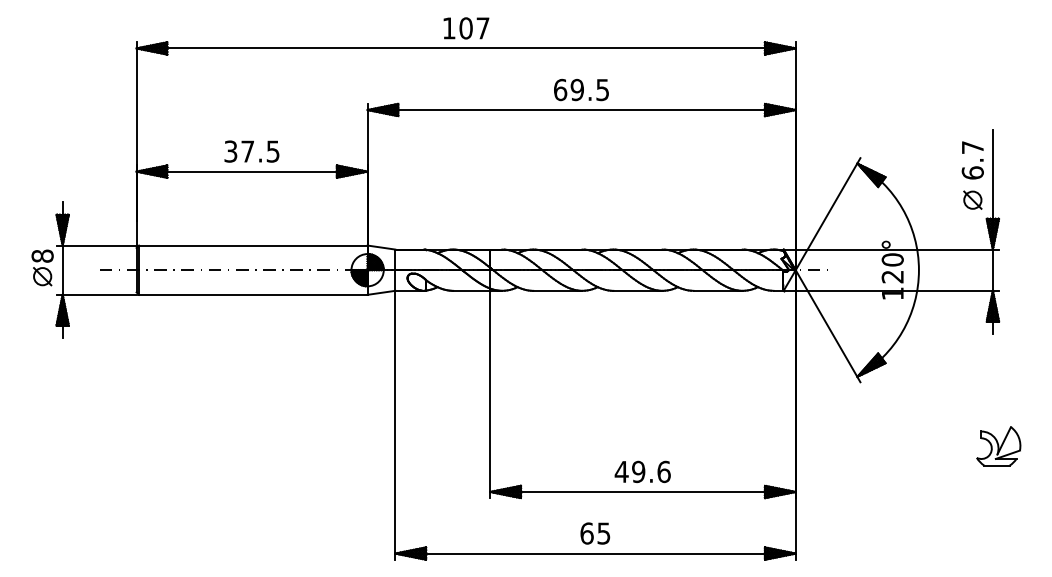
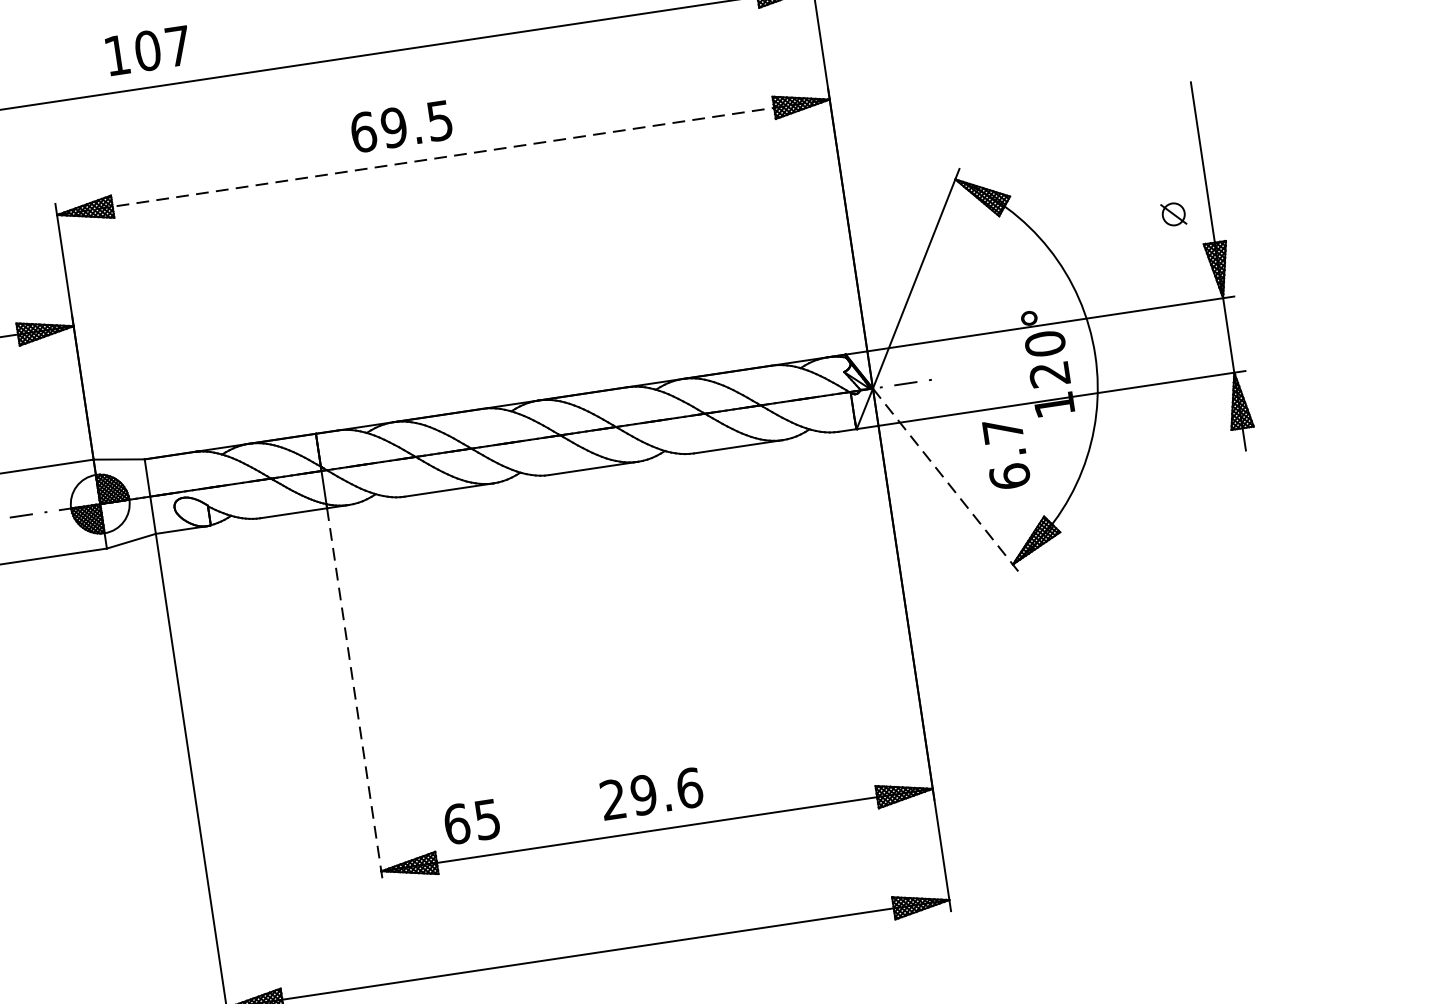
text: (466, 28) -> (148, 50), moved
text: (581, 89) -> (401, 125), moved
line: (582, 110) -> (445, 157), solid -> dashed
text: (972, 160) -> (1005, 454), moved
part: (972, 199) -> (1172, 213), size x0.7
line: (828, 326) -> (947, 481), solid -> dashed
line: (490, 394) -> (355, 695), solid -> dashed
part: (998, 446) -> (1286, 652), removed
text: (621, 471) -> (612, 798), 49.6 -> 29.6
text: (595, 533) -> (472, 821), moved

